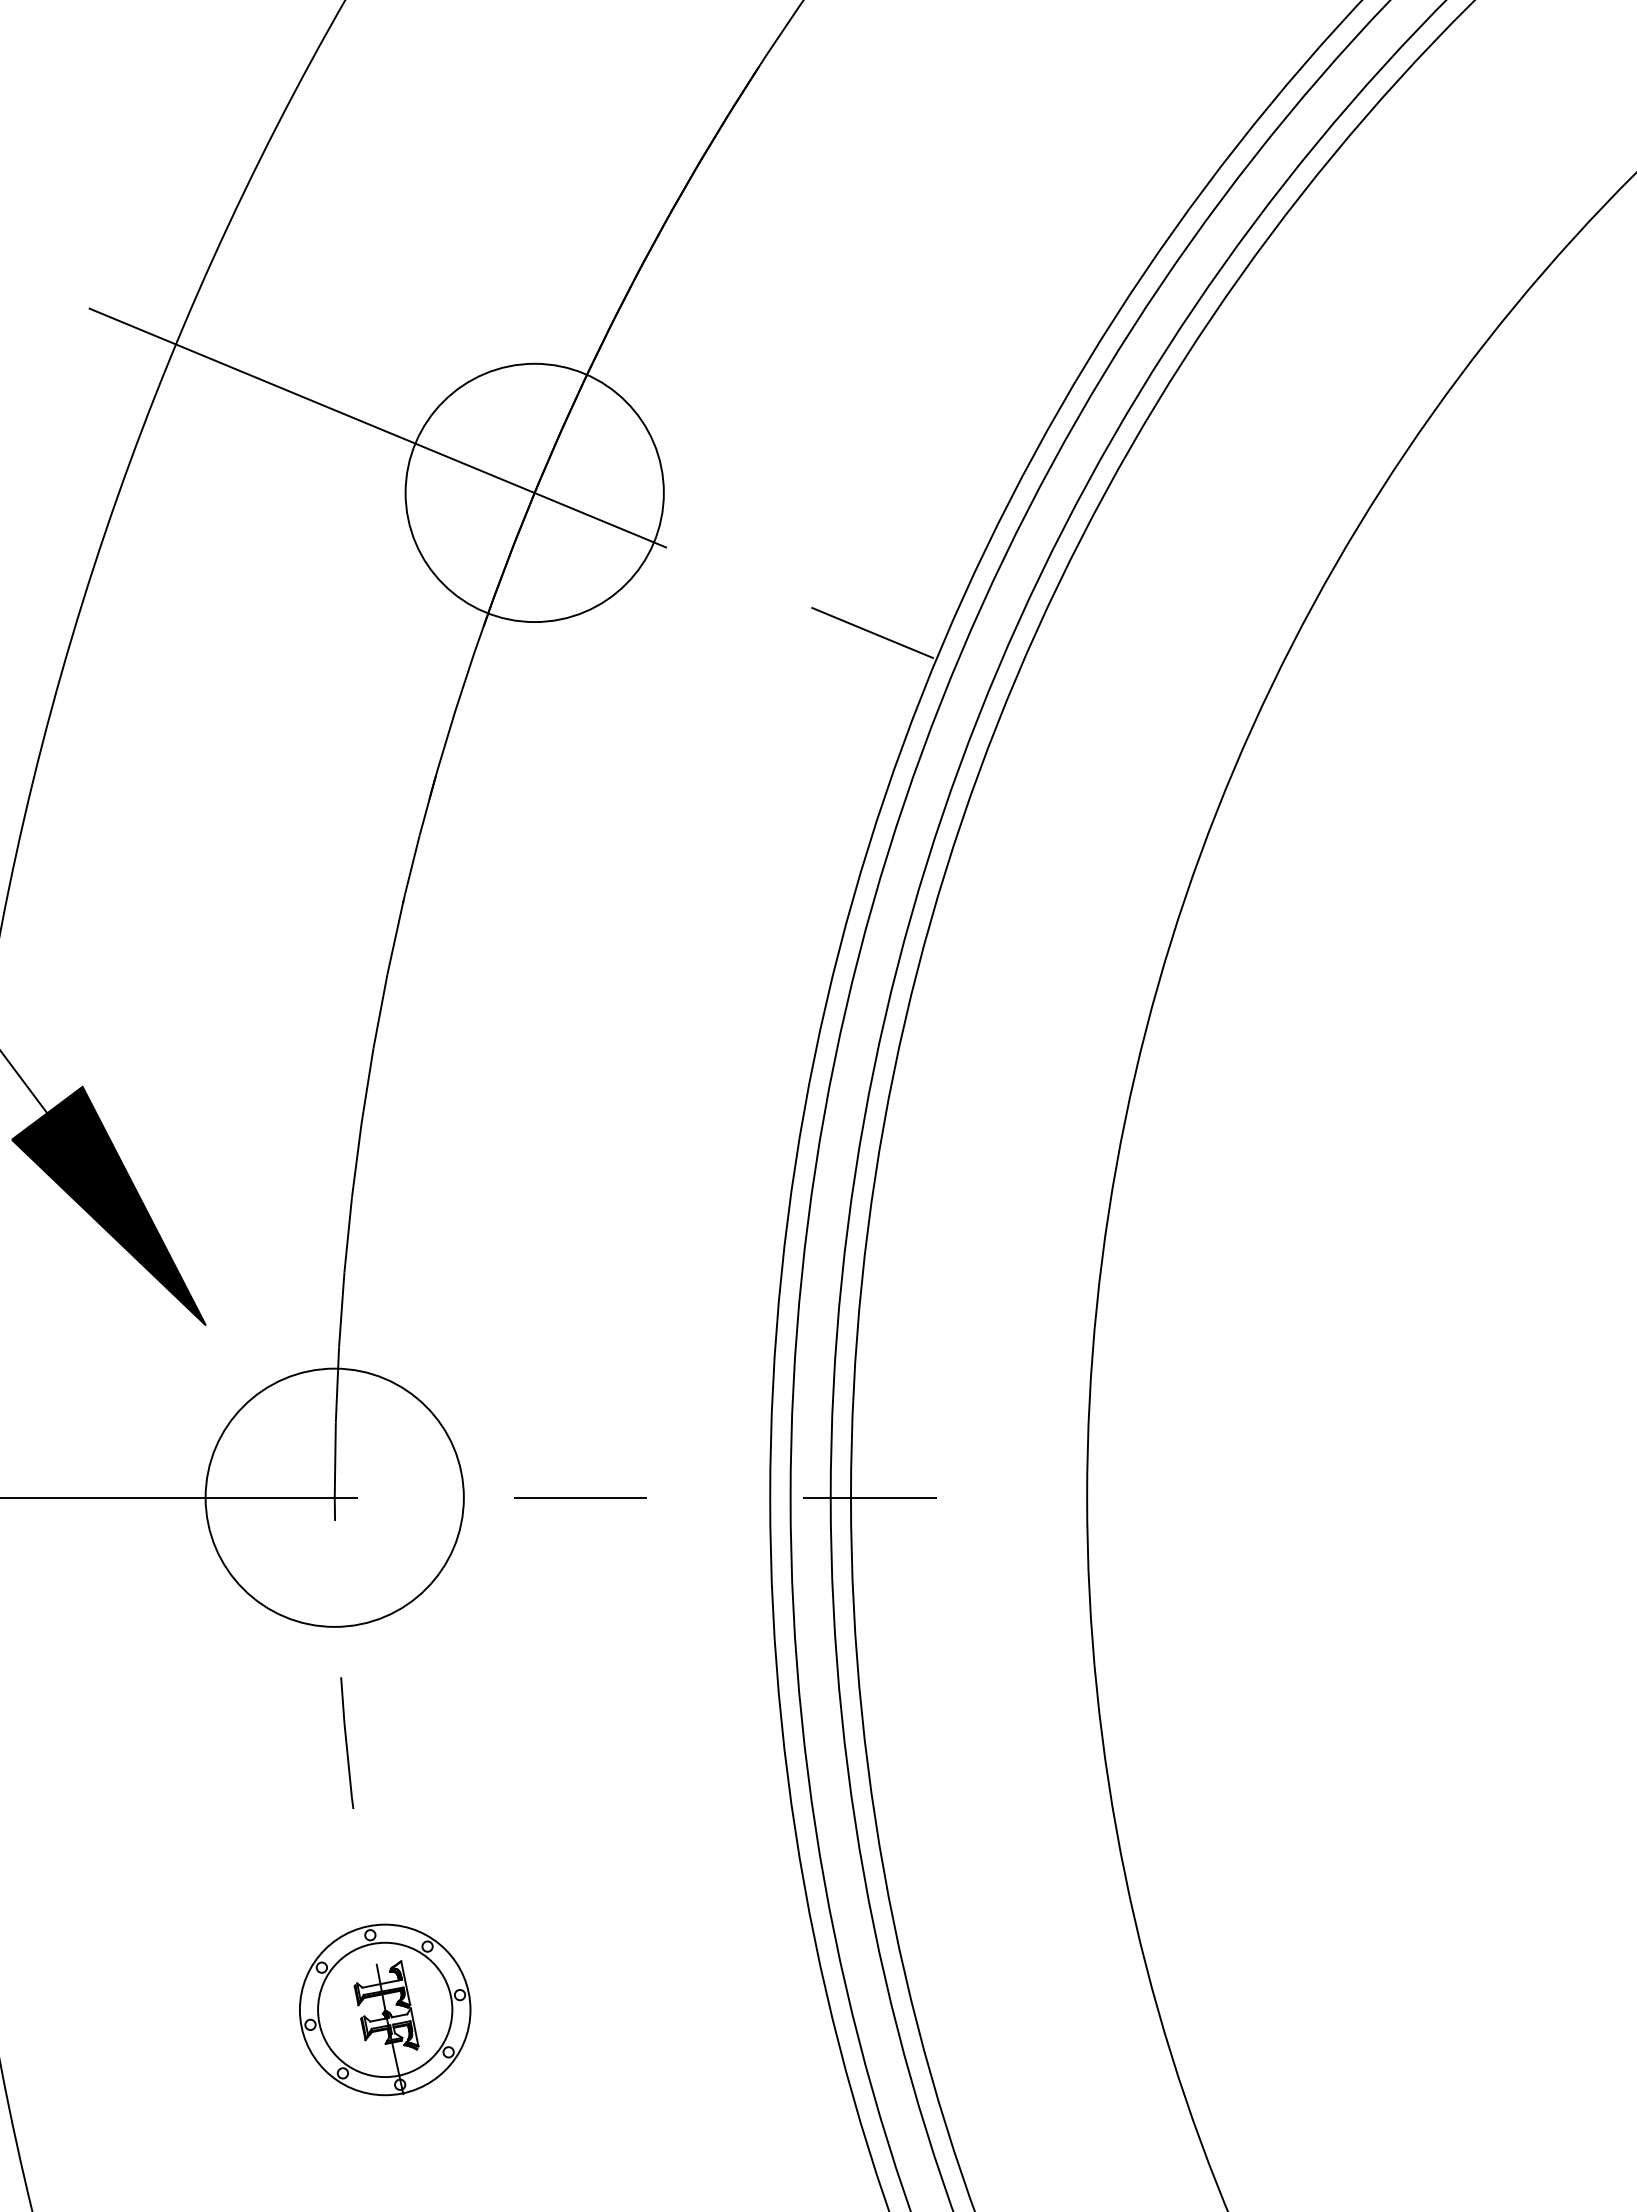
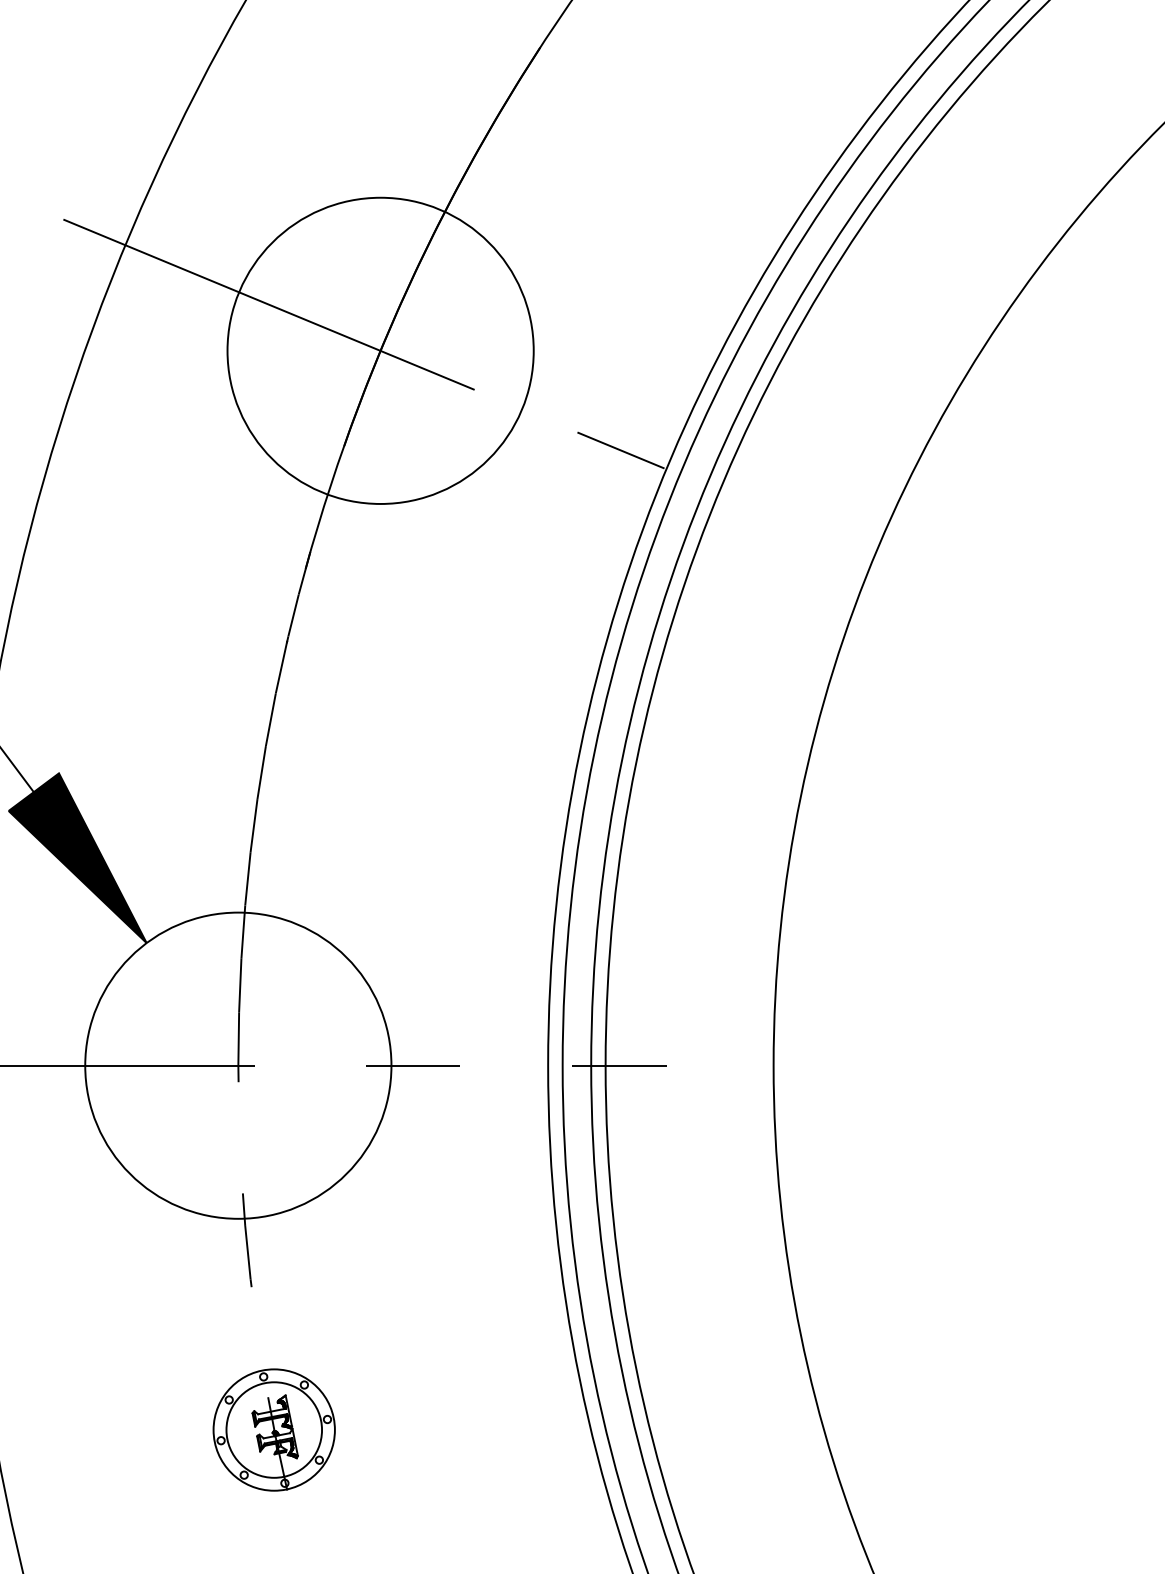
circle: (534, 492) -> (380, 350), size x1.67
circle: (334, 1497) -> (238, 1065), size x1.67

